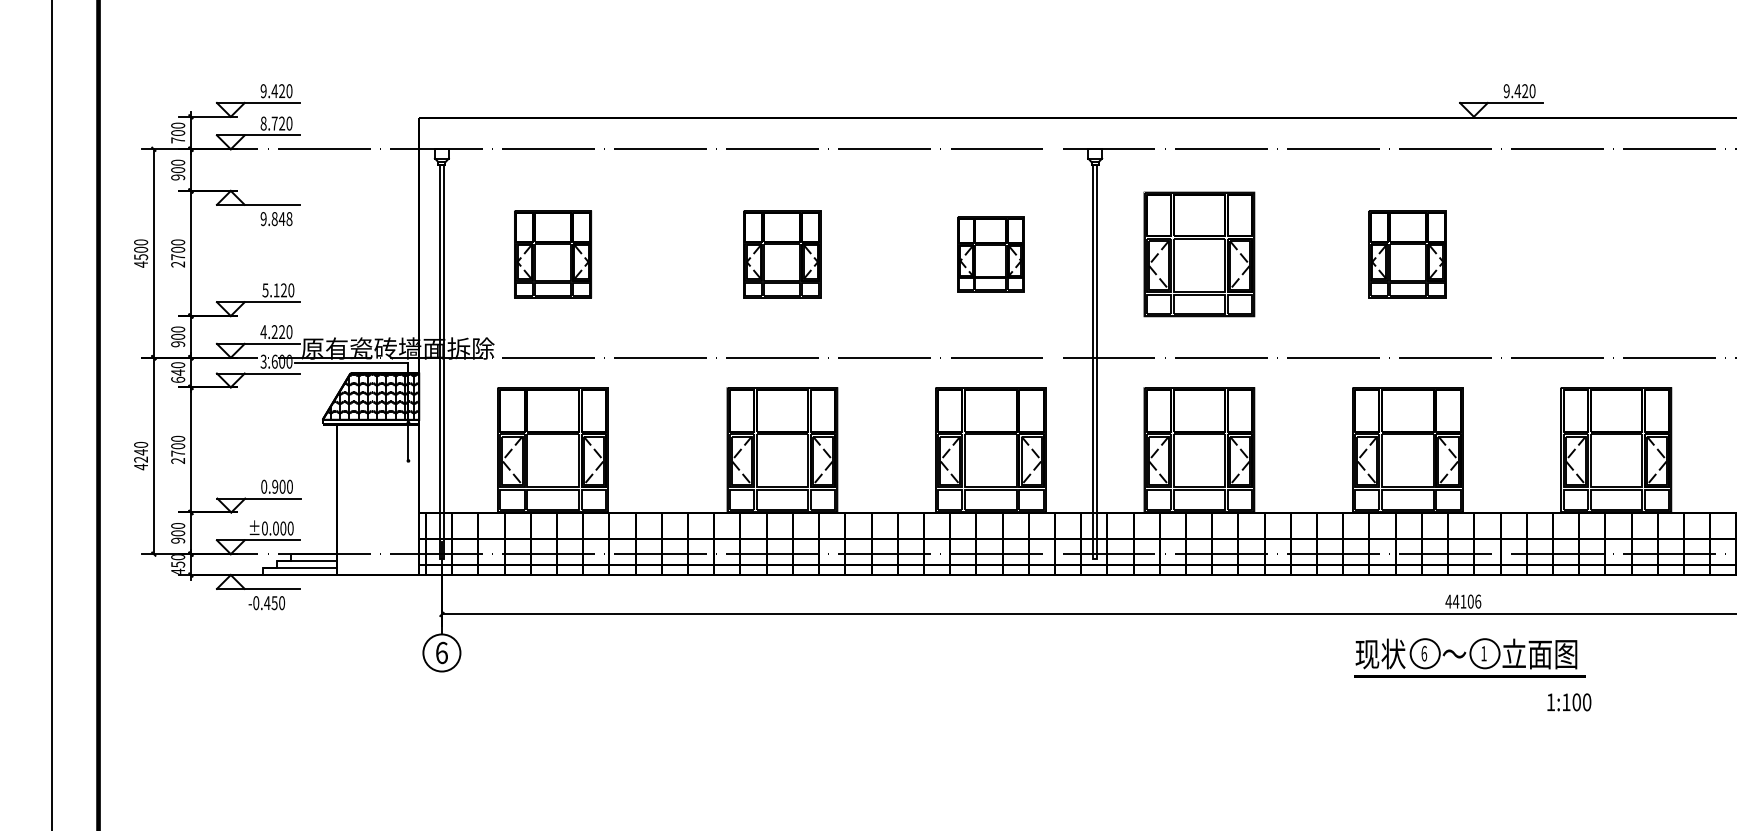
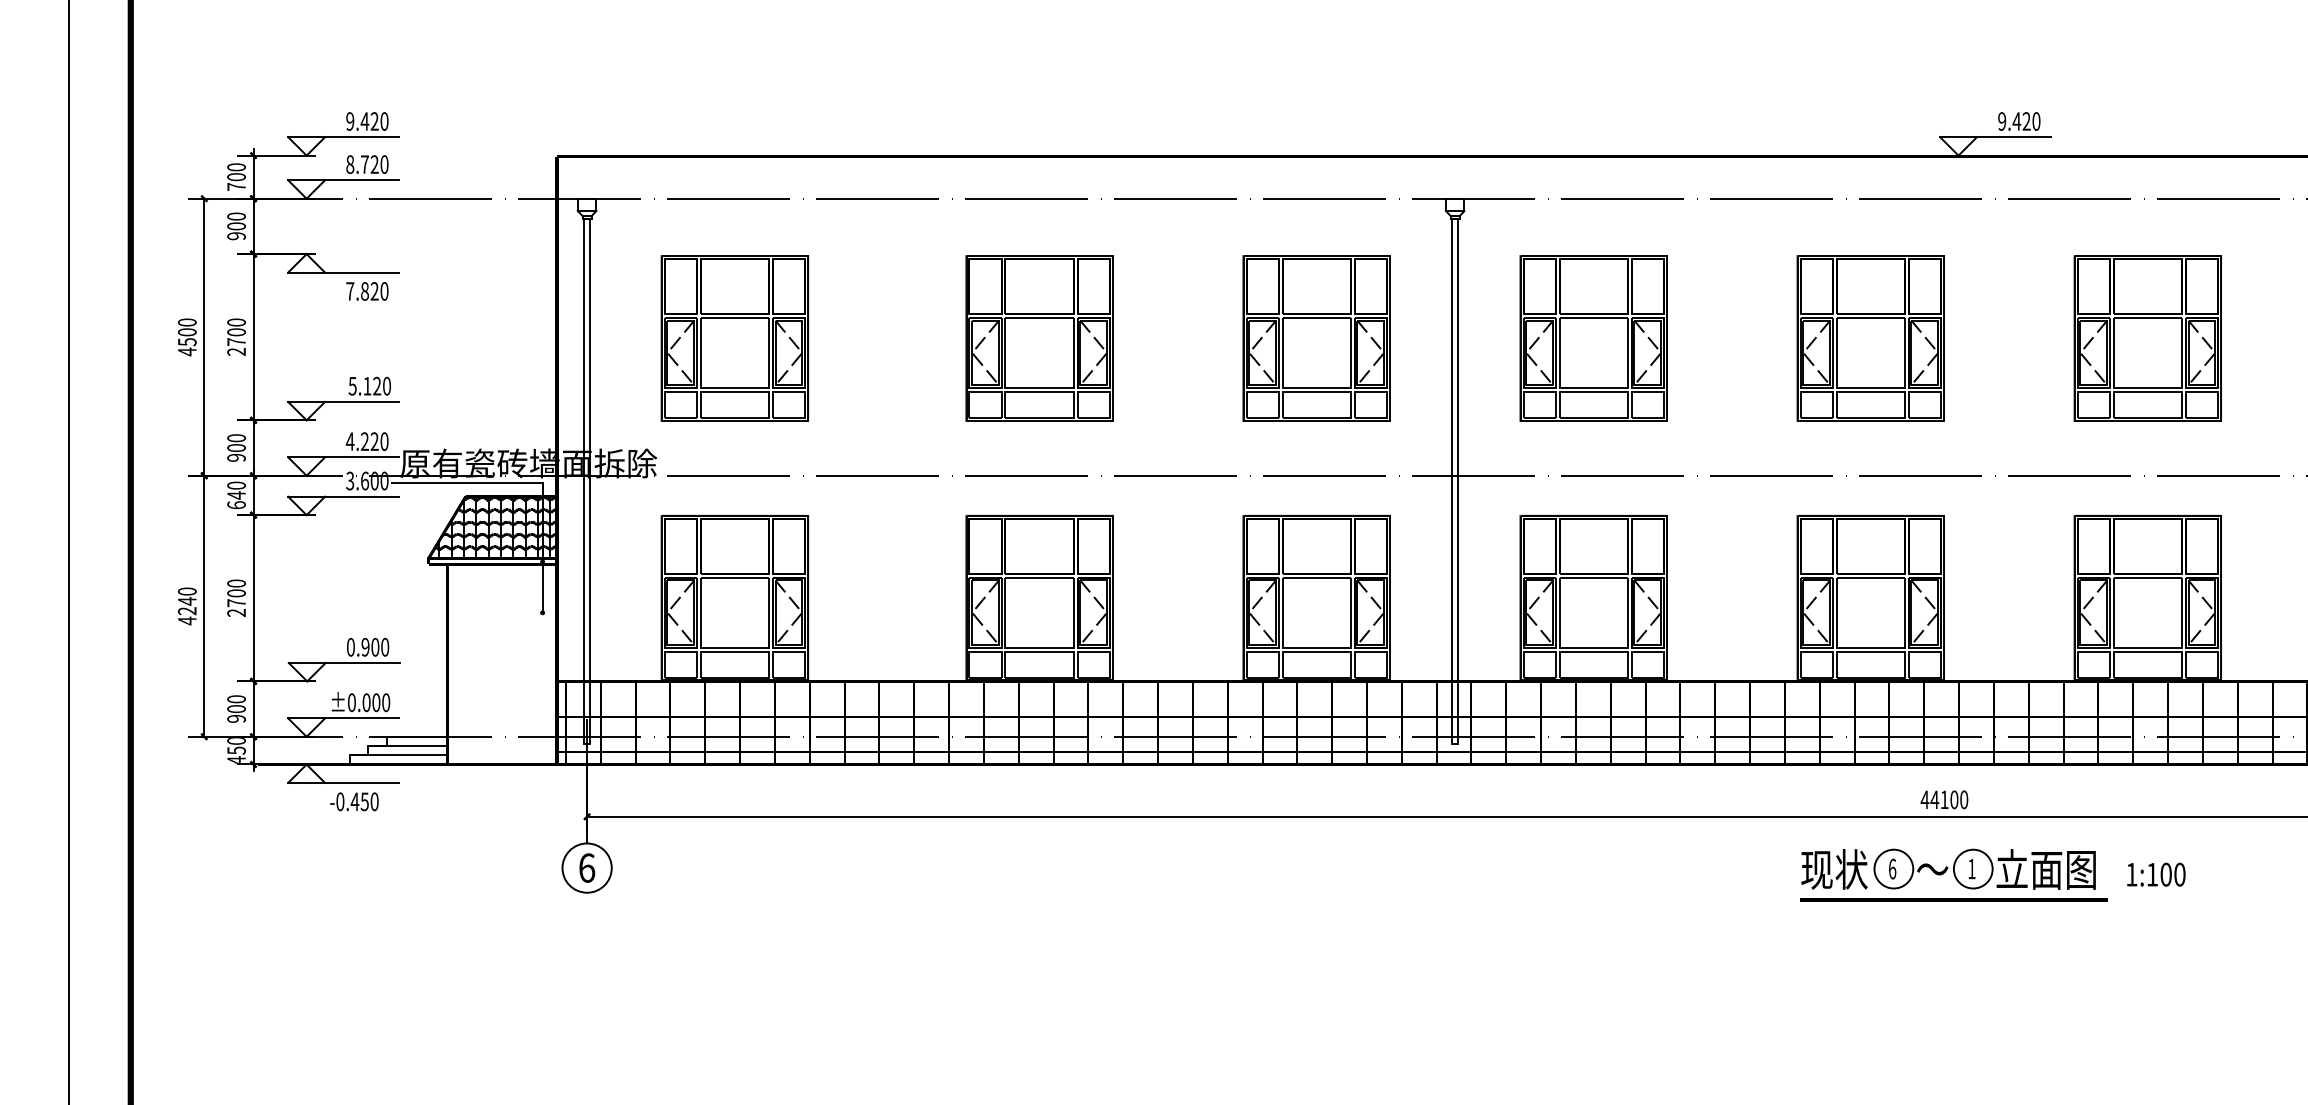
text: (276, 219) -> (367, 291), 9.848 -> 7.820
part: (552, 254) -> (734, 338), size x1.43
part: (782, 254) -> (1039, 338), size x1.43
part: (990, 254) -> (1316, 338), size x1.67
part: (1407, 254) -> (1870, 338), size x1.43
part: (1616, 254) -> (2147, 338), added
text: (1478, 601) -> (1964, 799), 44106 -> 44100
text: (1569, 702) -> (2156, 874), moved

